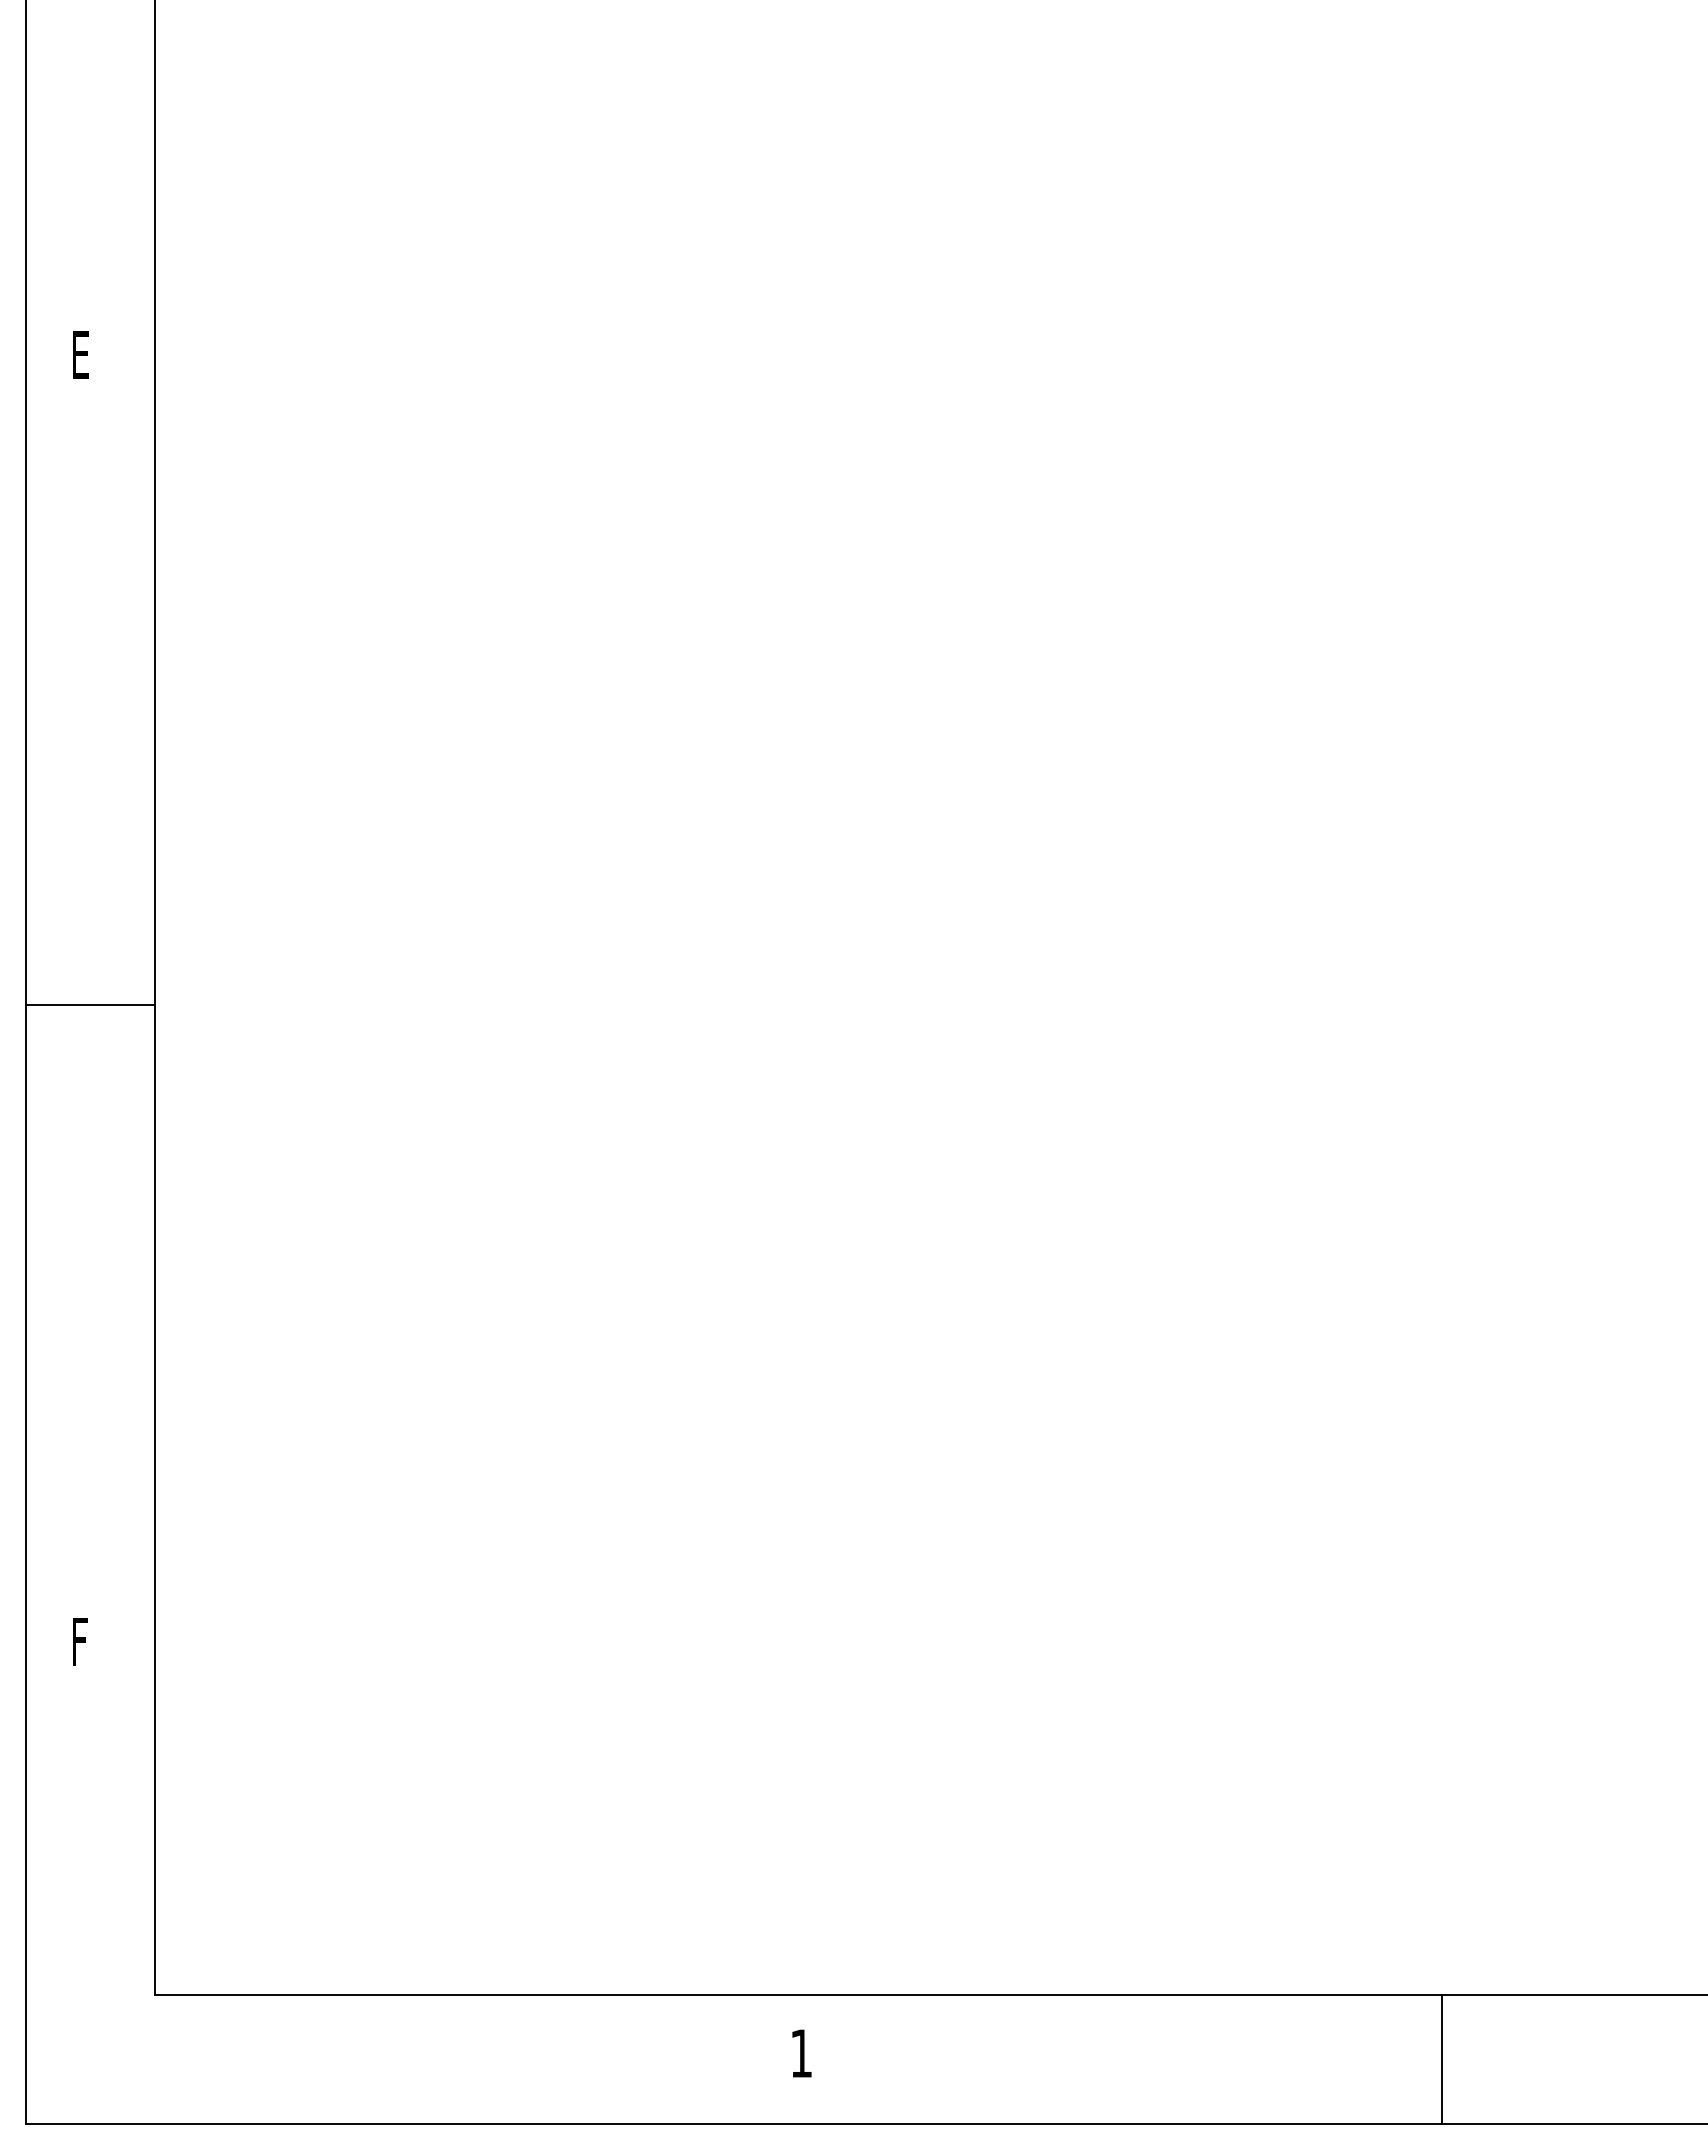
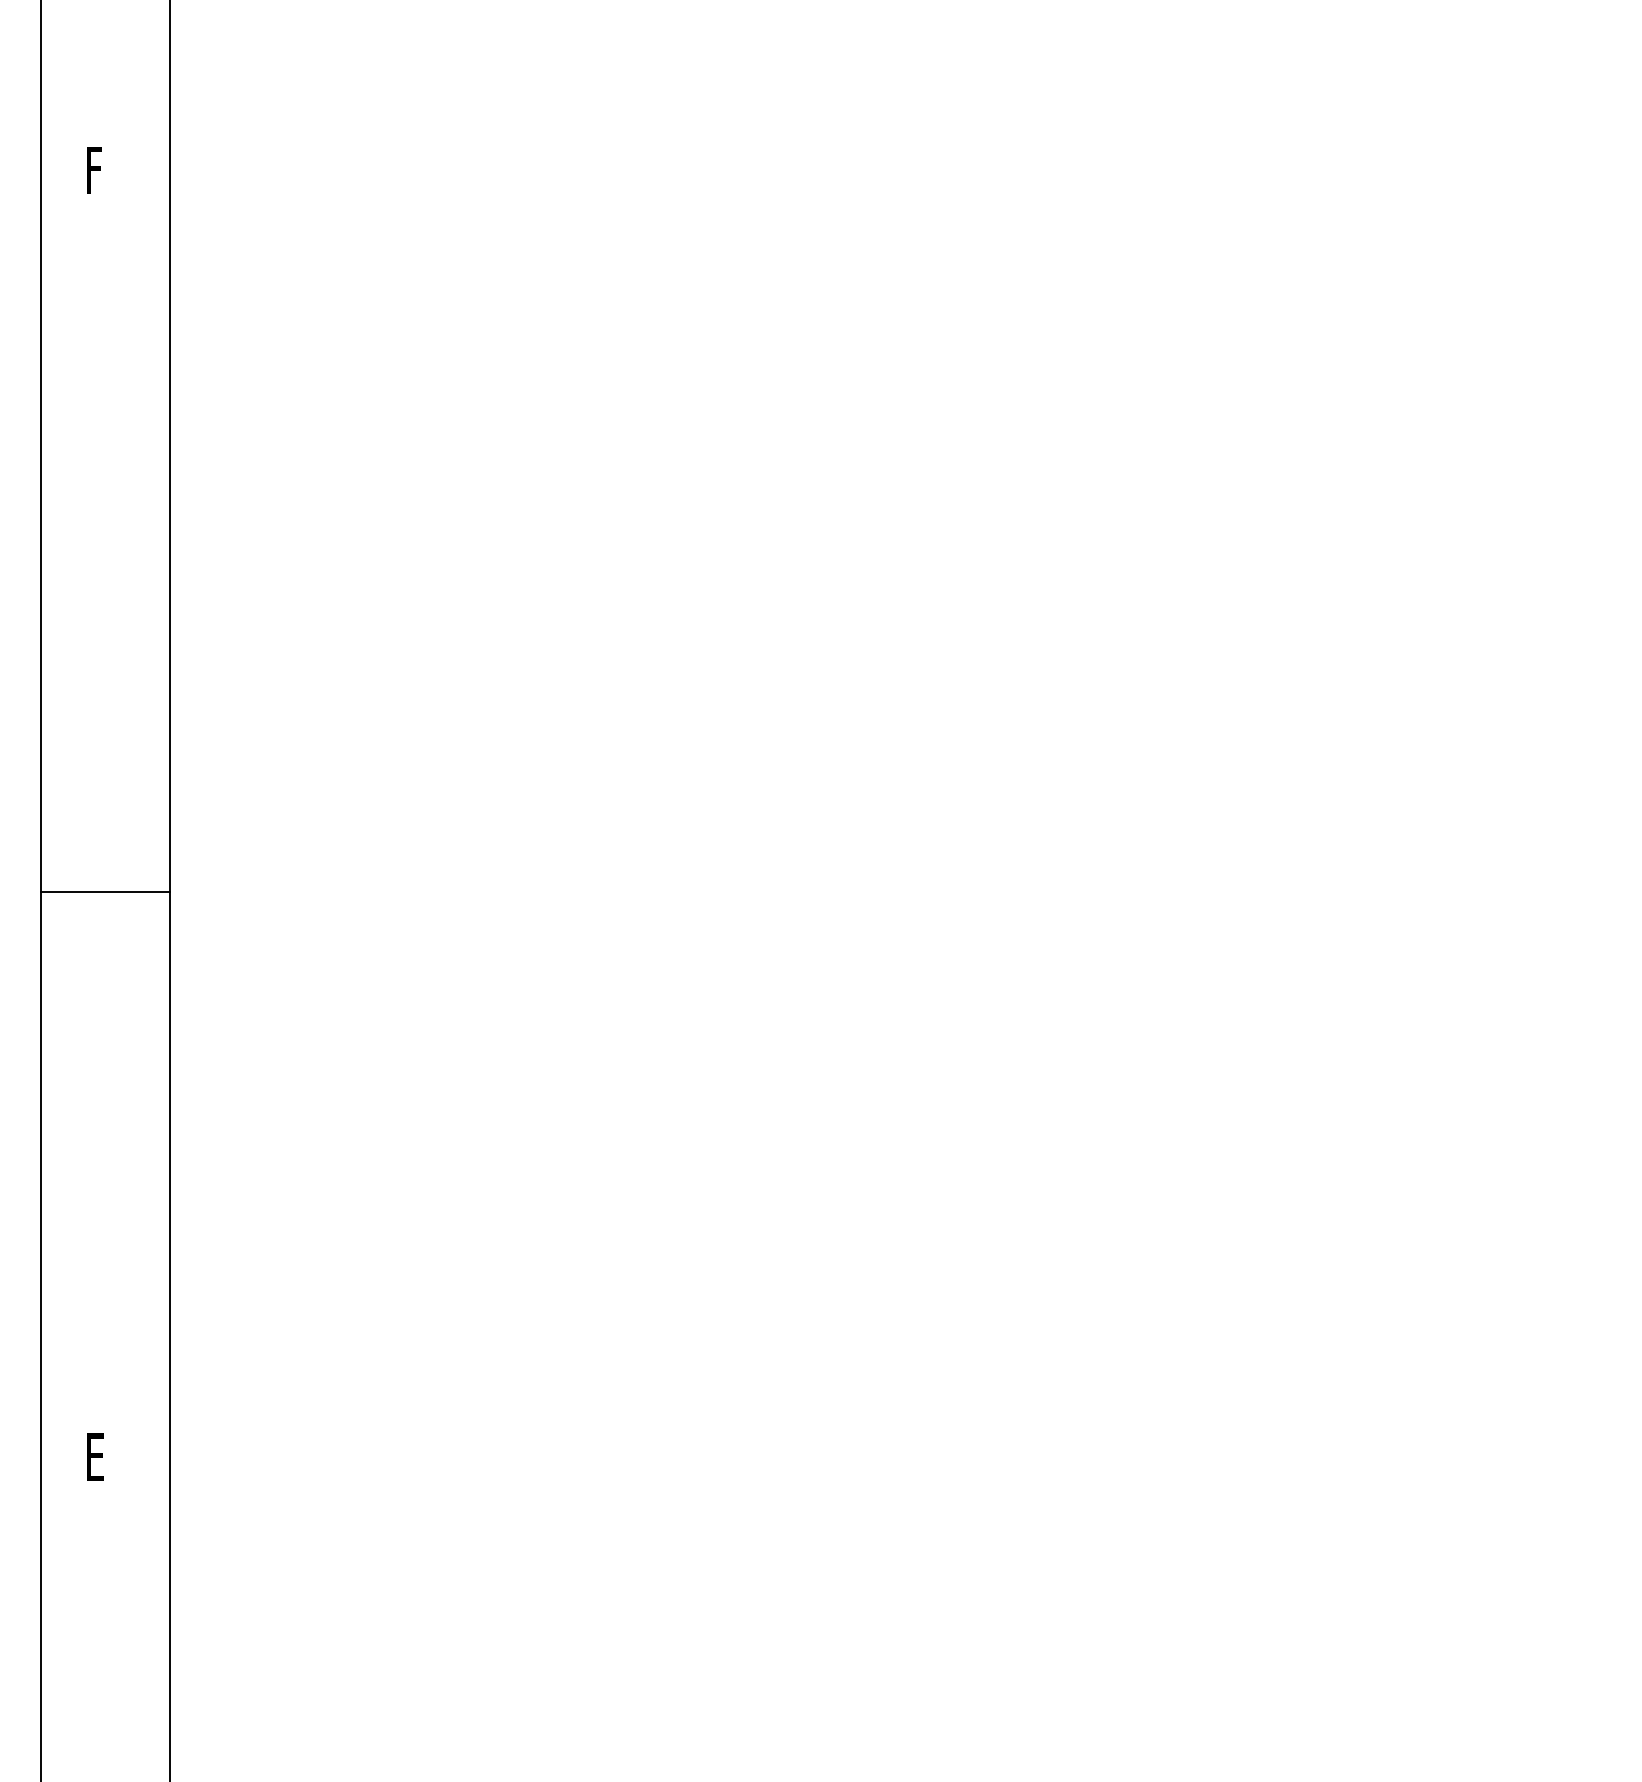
text: (82, 354) -> (97, 169), E -> F
line: (90, 1004) -> (105, 891), moved
text: (82, 1641) -> (97, 1456), F -> E

